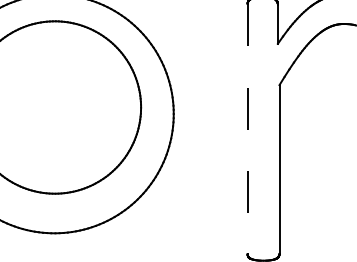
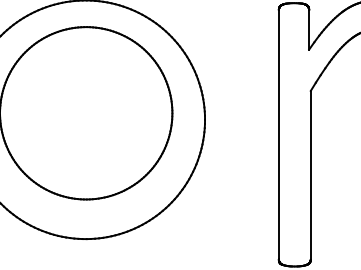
line: (247, 128) -> (278, 134), dashed -> solid

